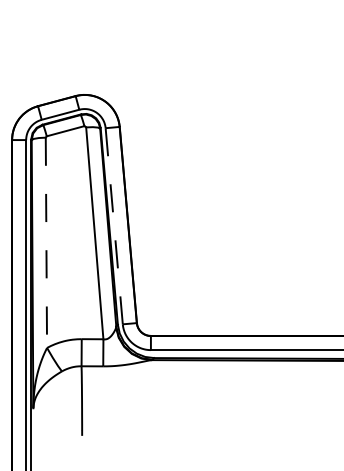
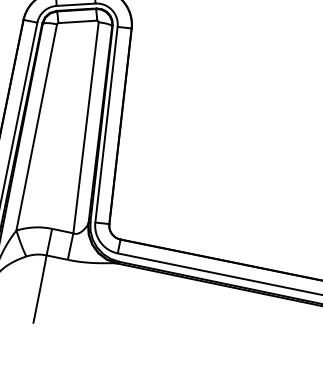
line: (114, 226) -> (106, 125), dashed -> solid
line: (46, 243) -> (36, 128), dashed -> solid

